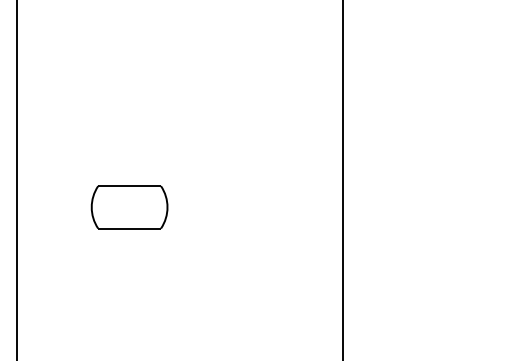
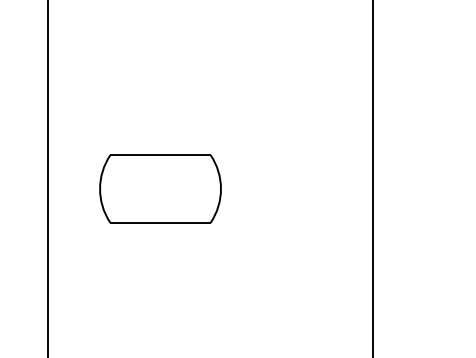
part: (129, 207) -> (160, 189), size x1.6

